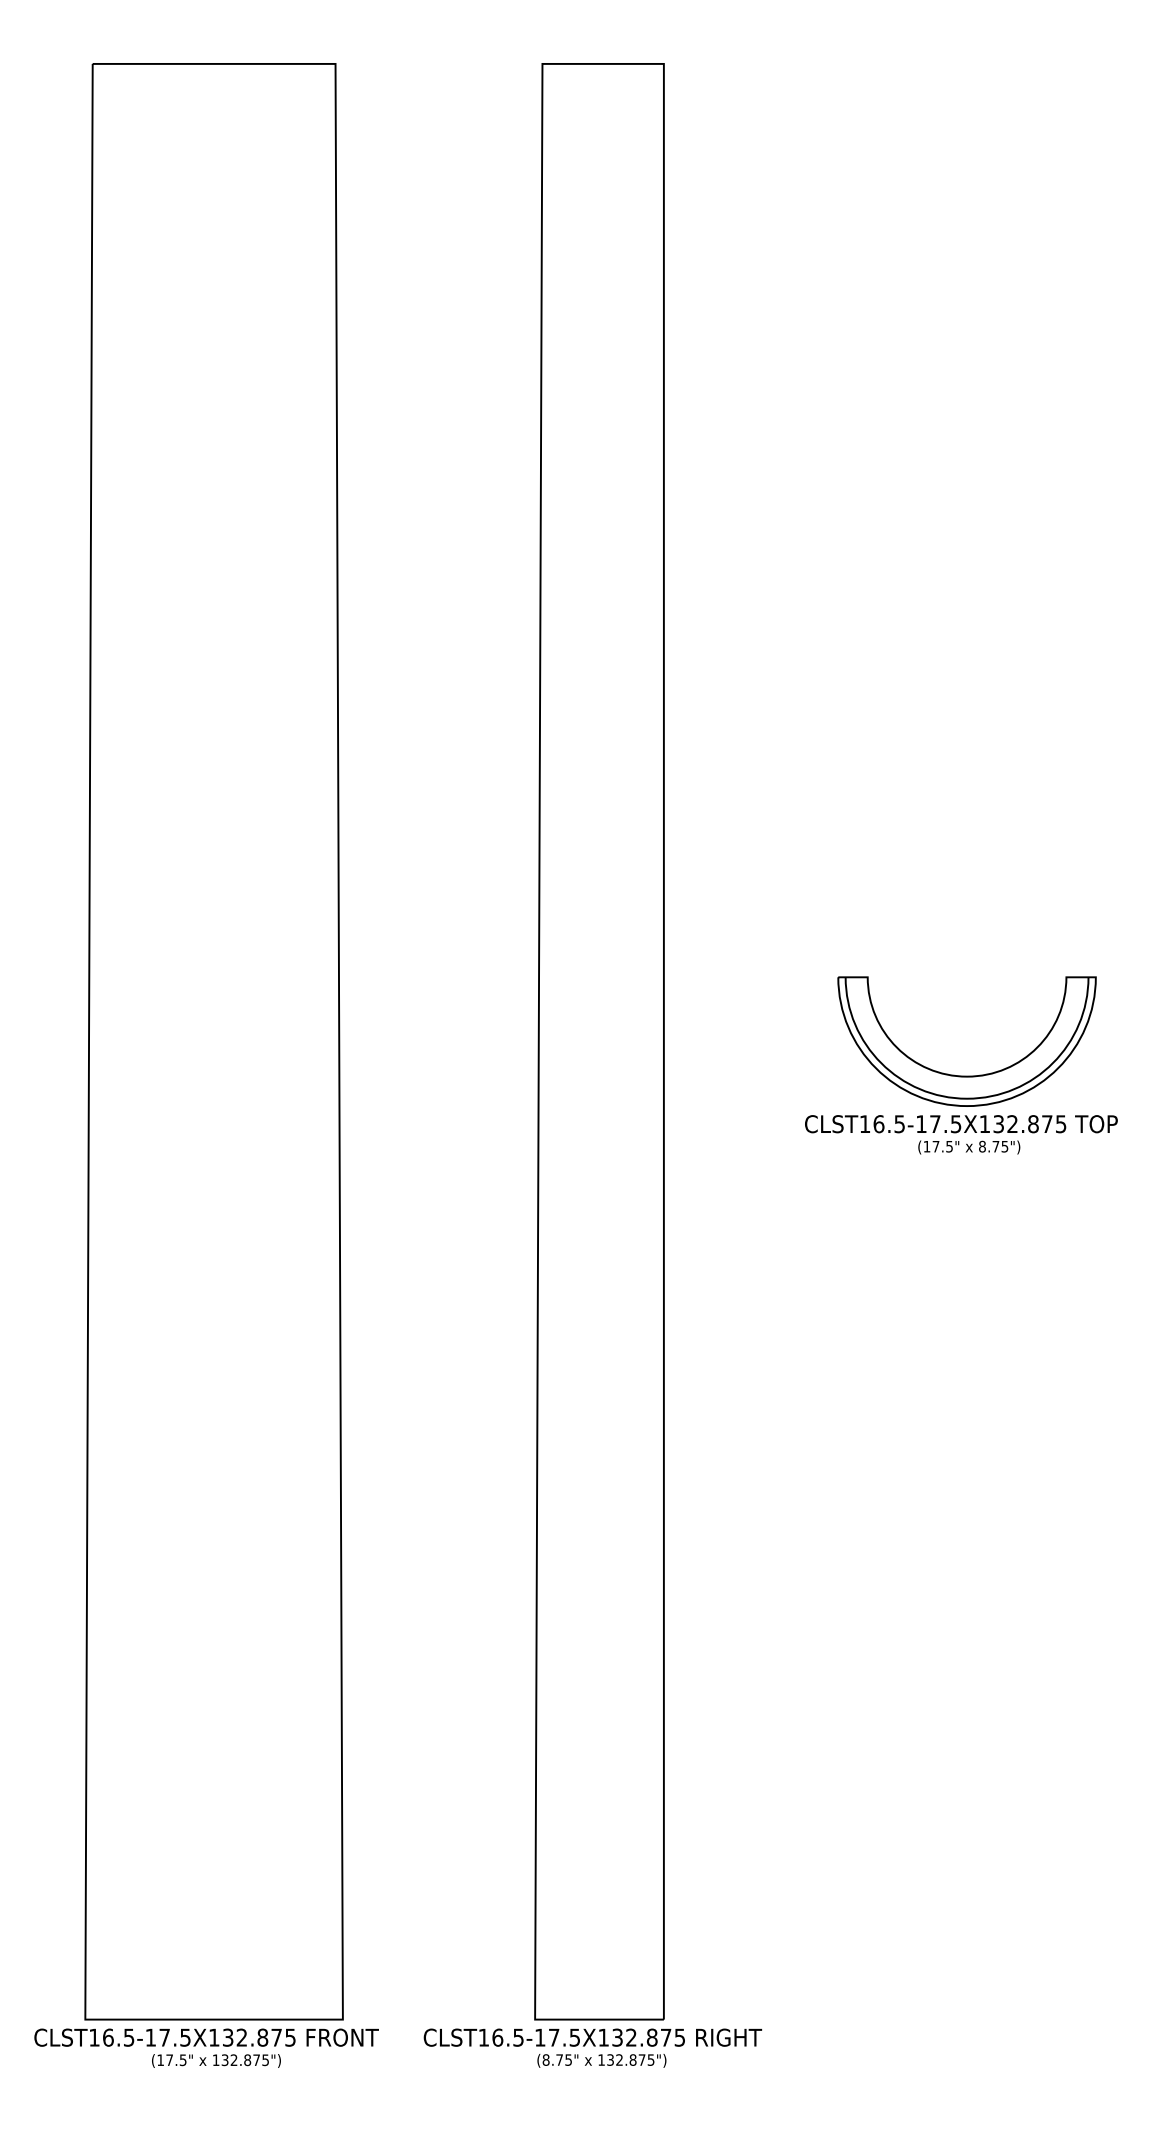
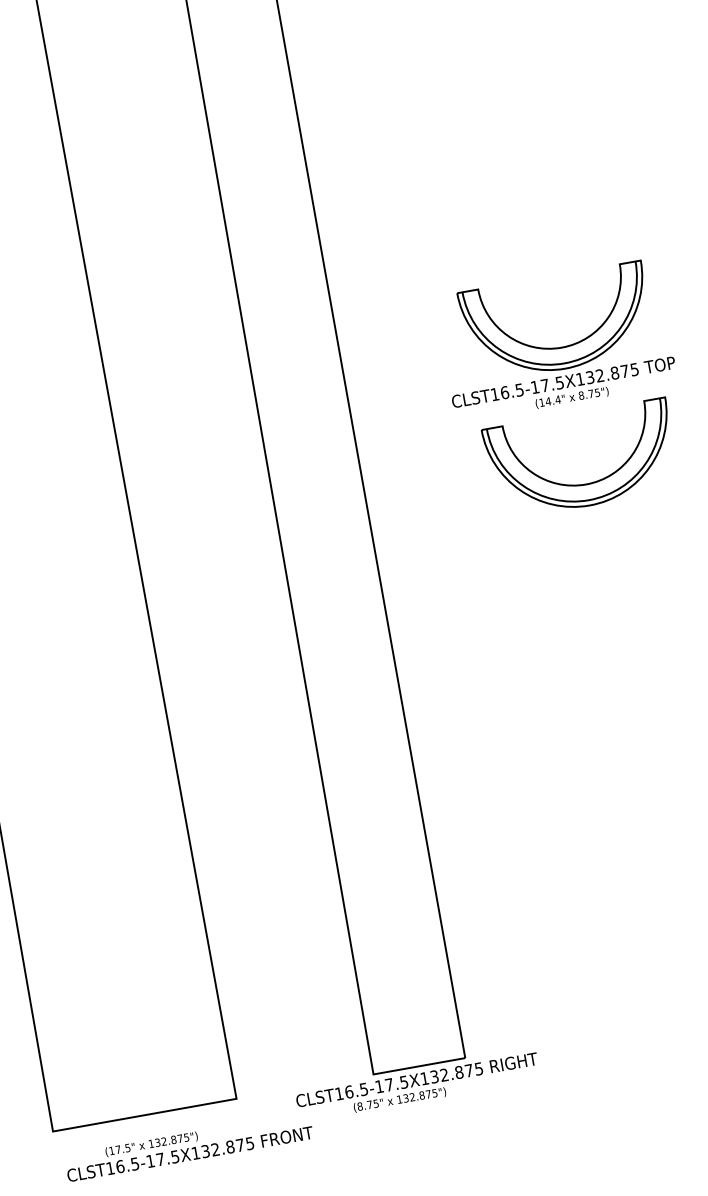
text: (942, 1146) -> (553, 400), (17.5" -> (14.4"
part: (966, 1267) -> (585, 483), added
text: (206, 2037) -> (190, 1154), moved
text: (601, 2060) -> (399, 1099), moved

